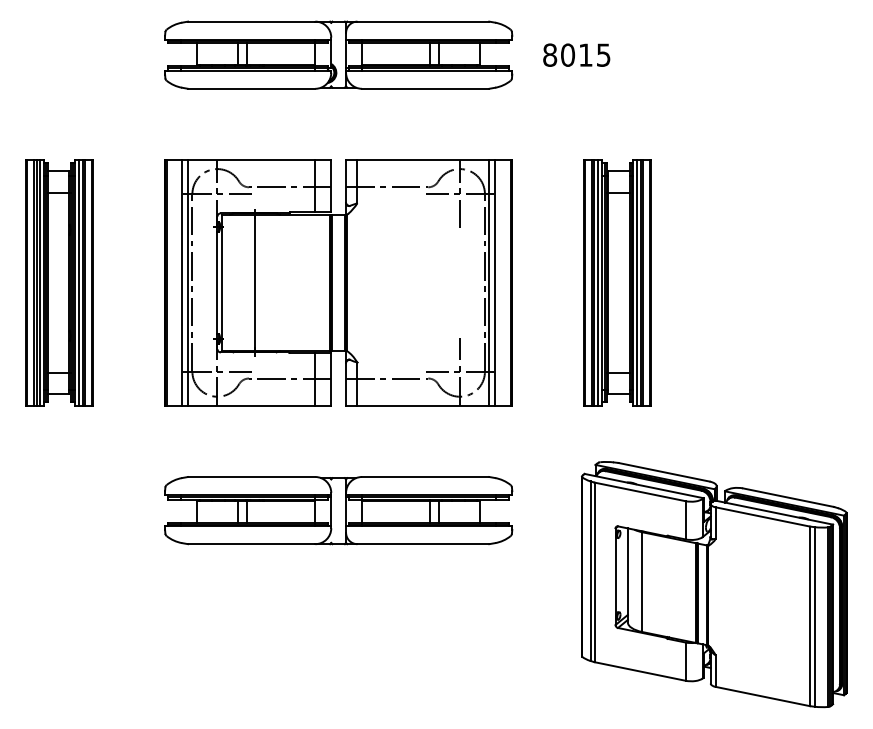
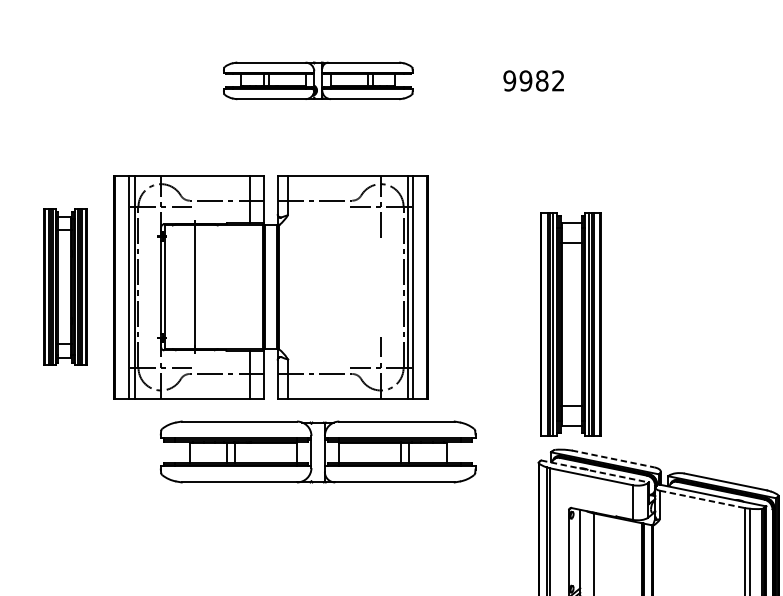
part: (338, 54) -> (318, 80), size x0.6
text: (576, 54) -> (533, 80), 8015 -> 9982
part: (59, 282) -> (65, 286), size x0.7
part: (338, 282) -> (270, 286), moved
part: (617, 282) -> (570, 324), moved
line: (664, 472) -> (613, 459), solid -> dashed
line: (644, 486) -> (595, 471), solid -> dashed
part: (338, 510) -> (318, 451), moved
line: (763, 517) -> (703, 499), solid -> dashed

